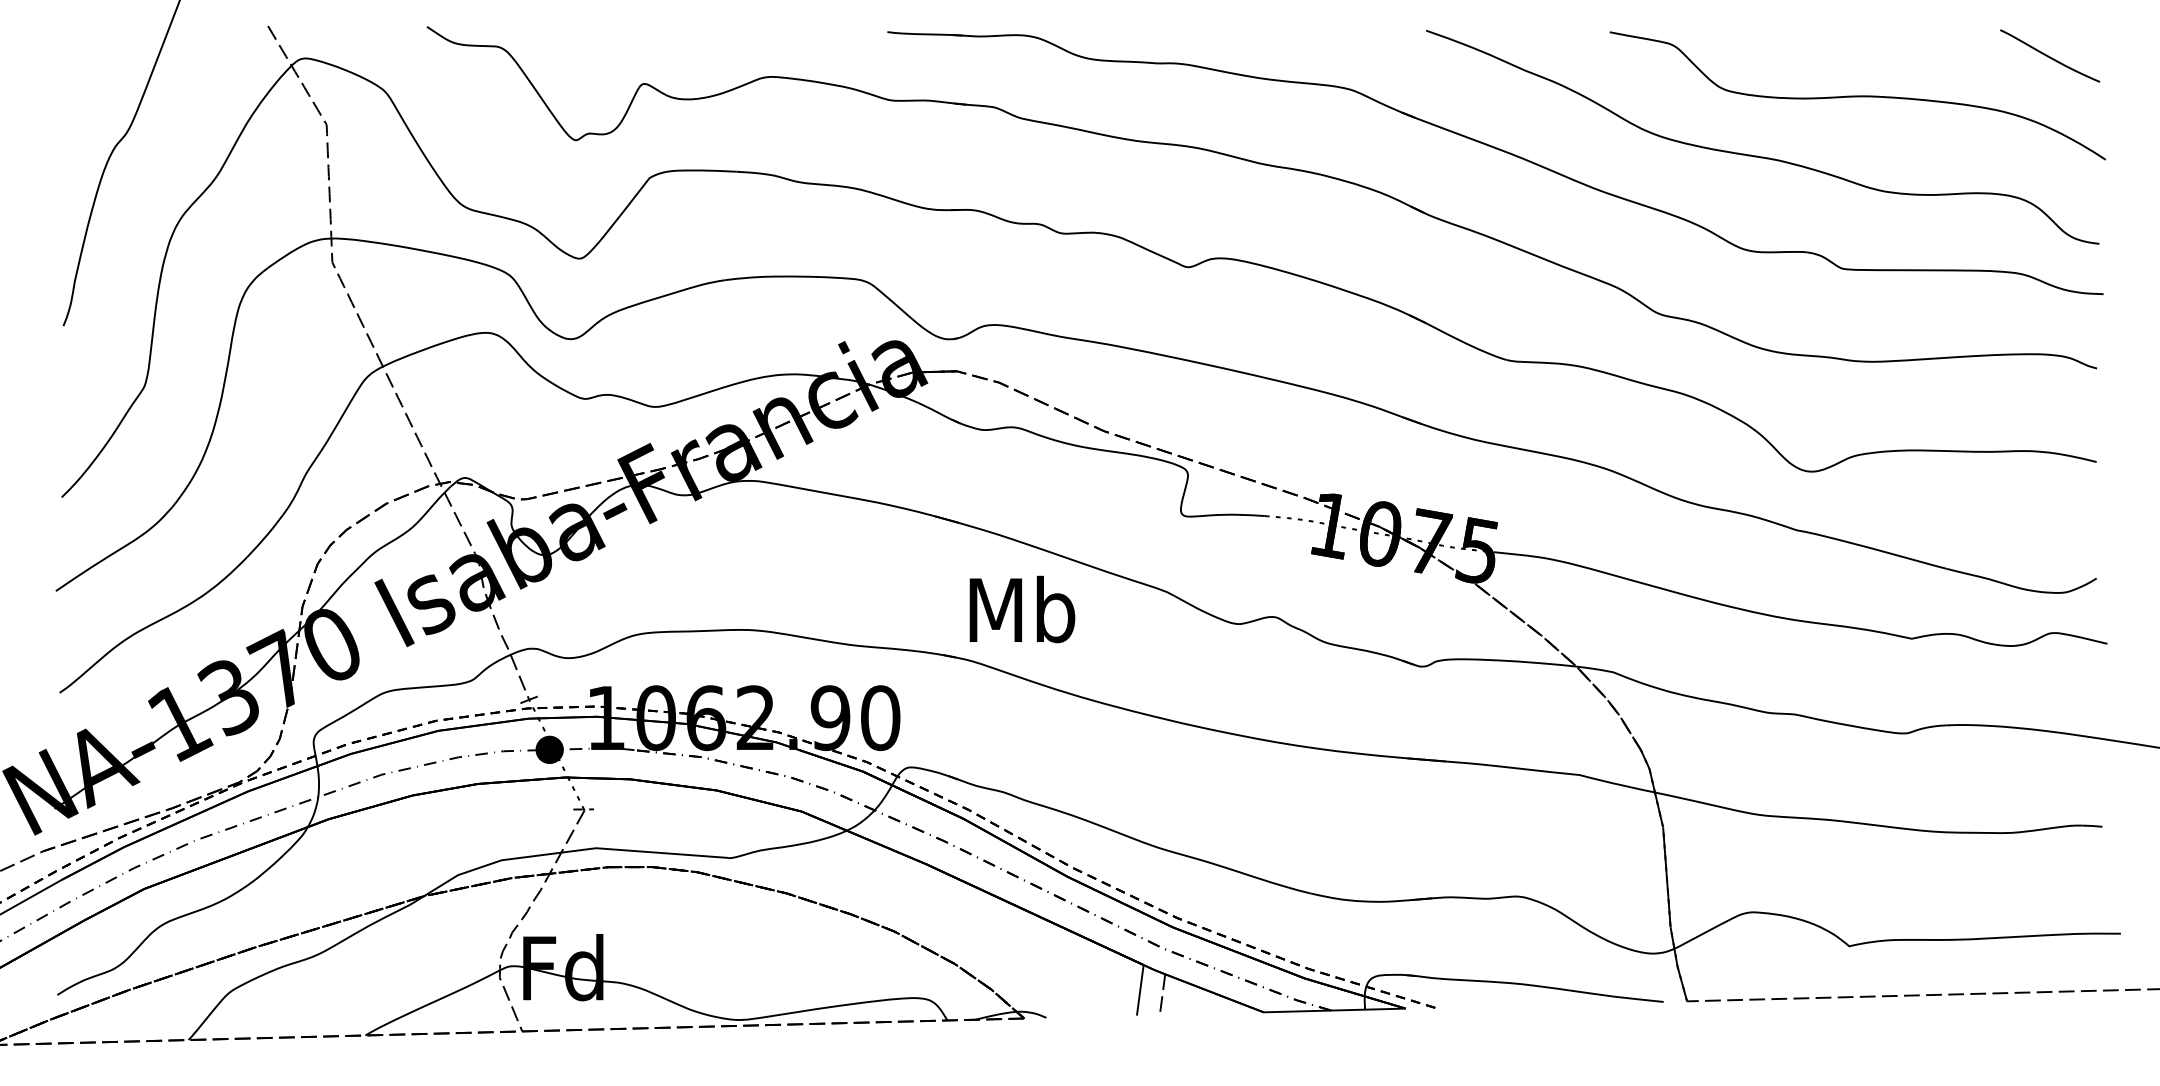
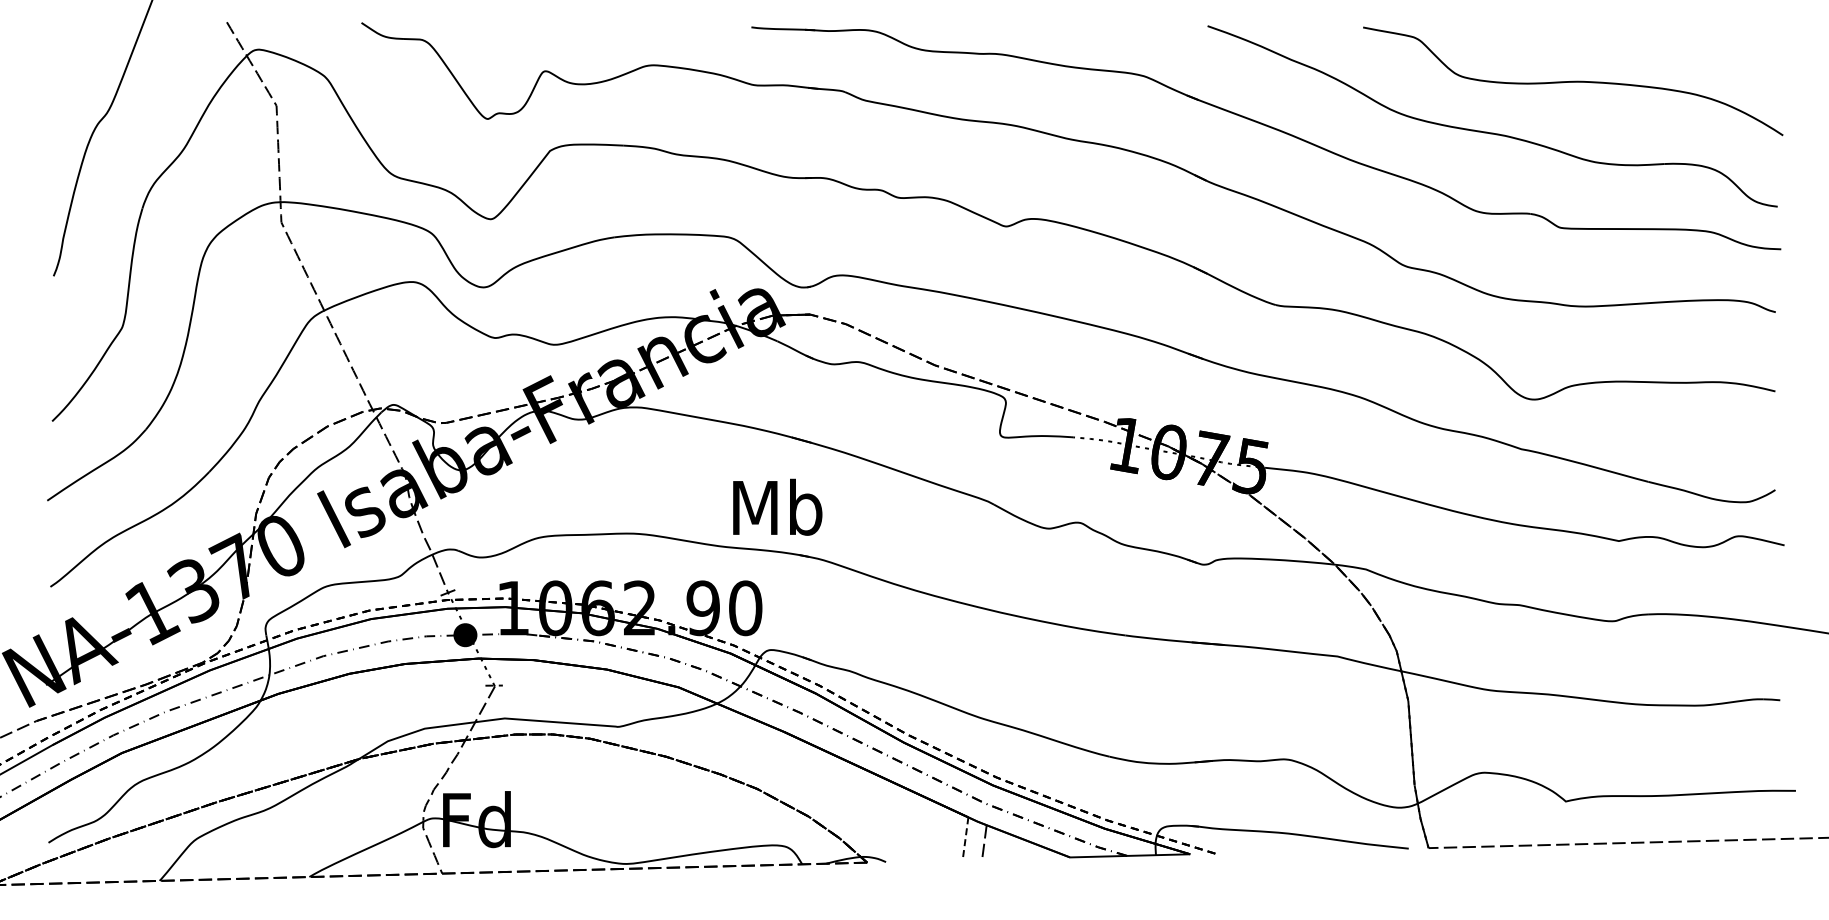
curve: (2049, 55) -> (1735, 47), removed
text: (1022, 608) -> (777, 506), moved
line: (1140, 989) -> (965, 838), solid -> dashed

